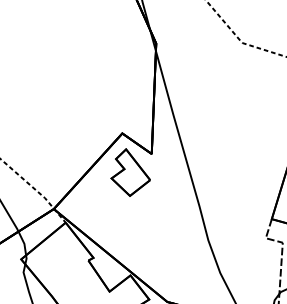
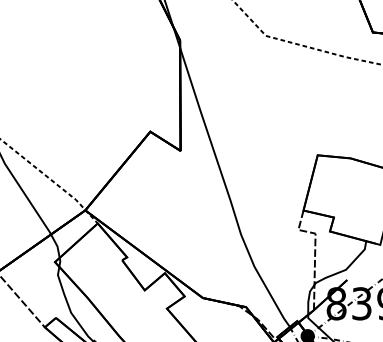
part: (130, 172) -> (160, 170), removed

